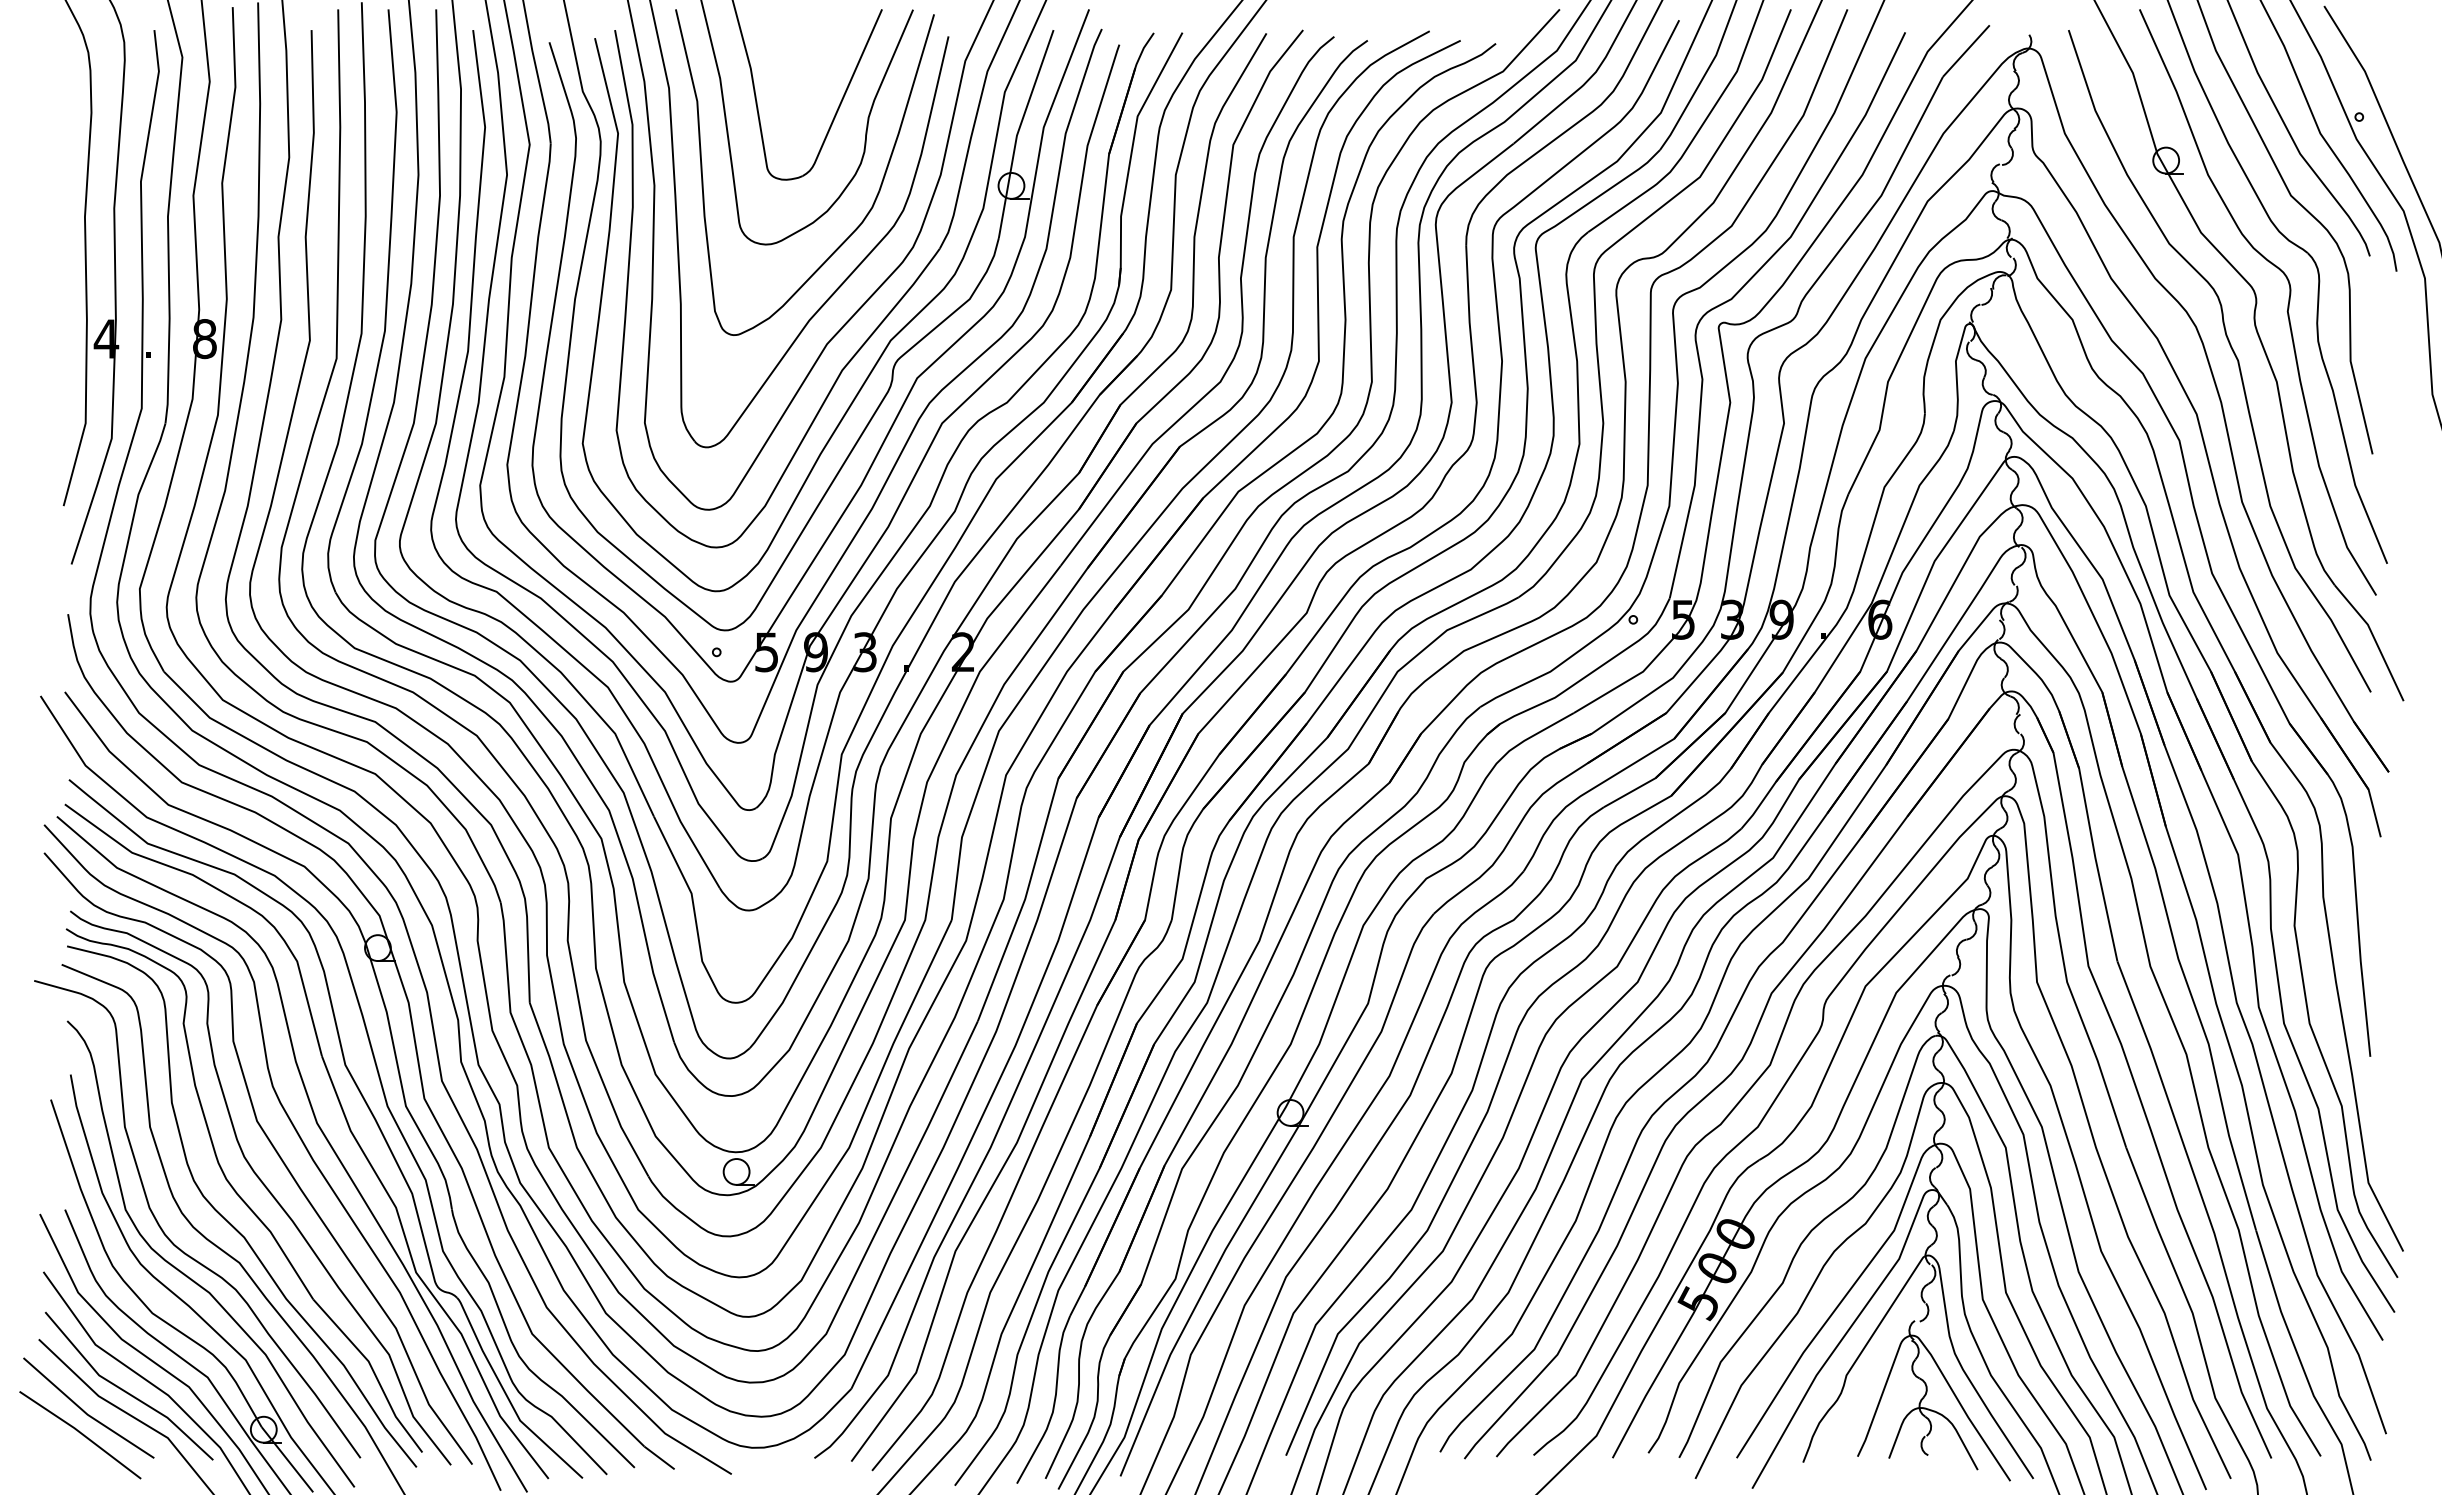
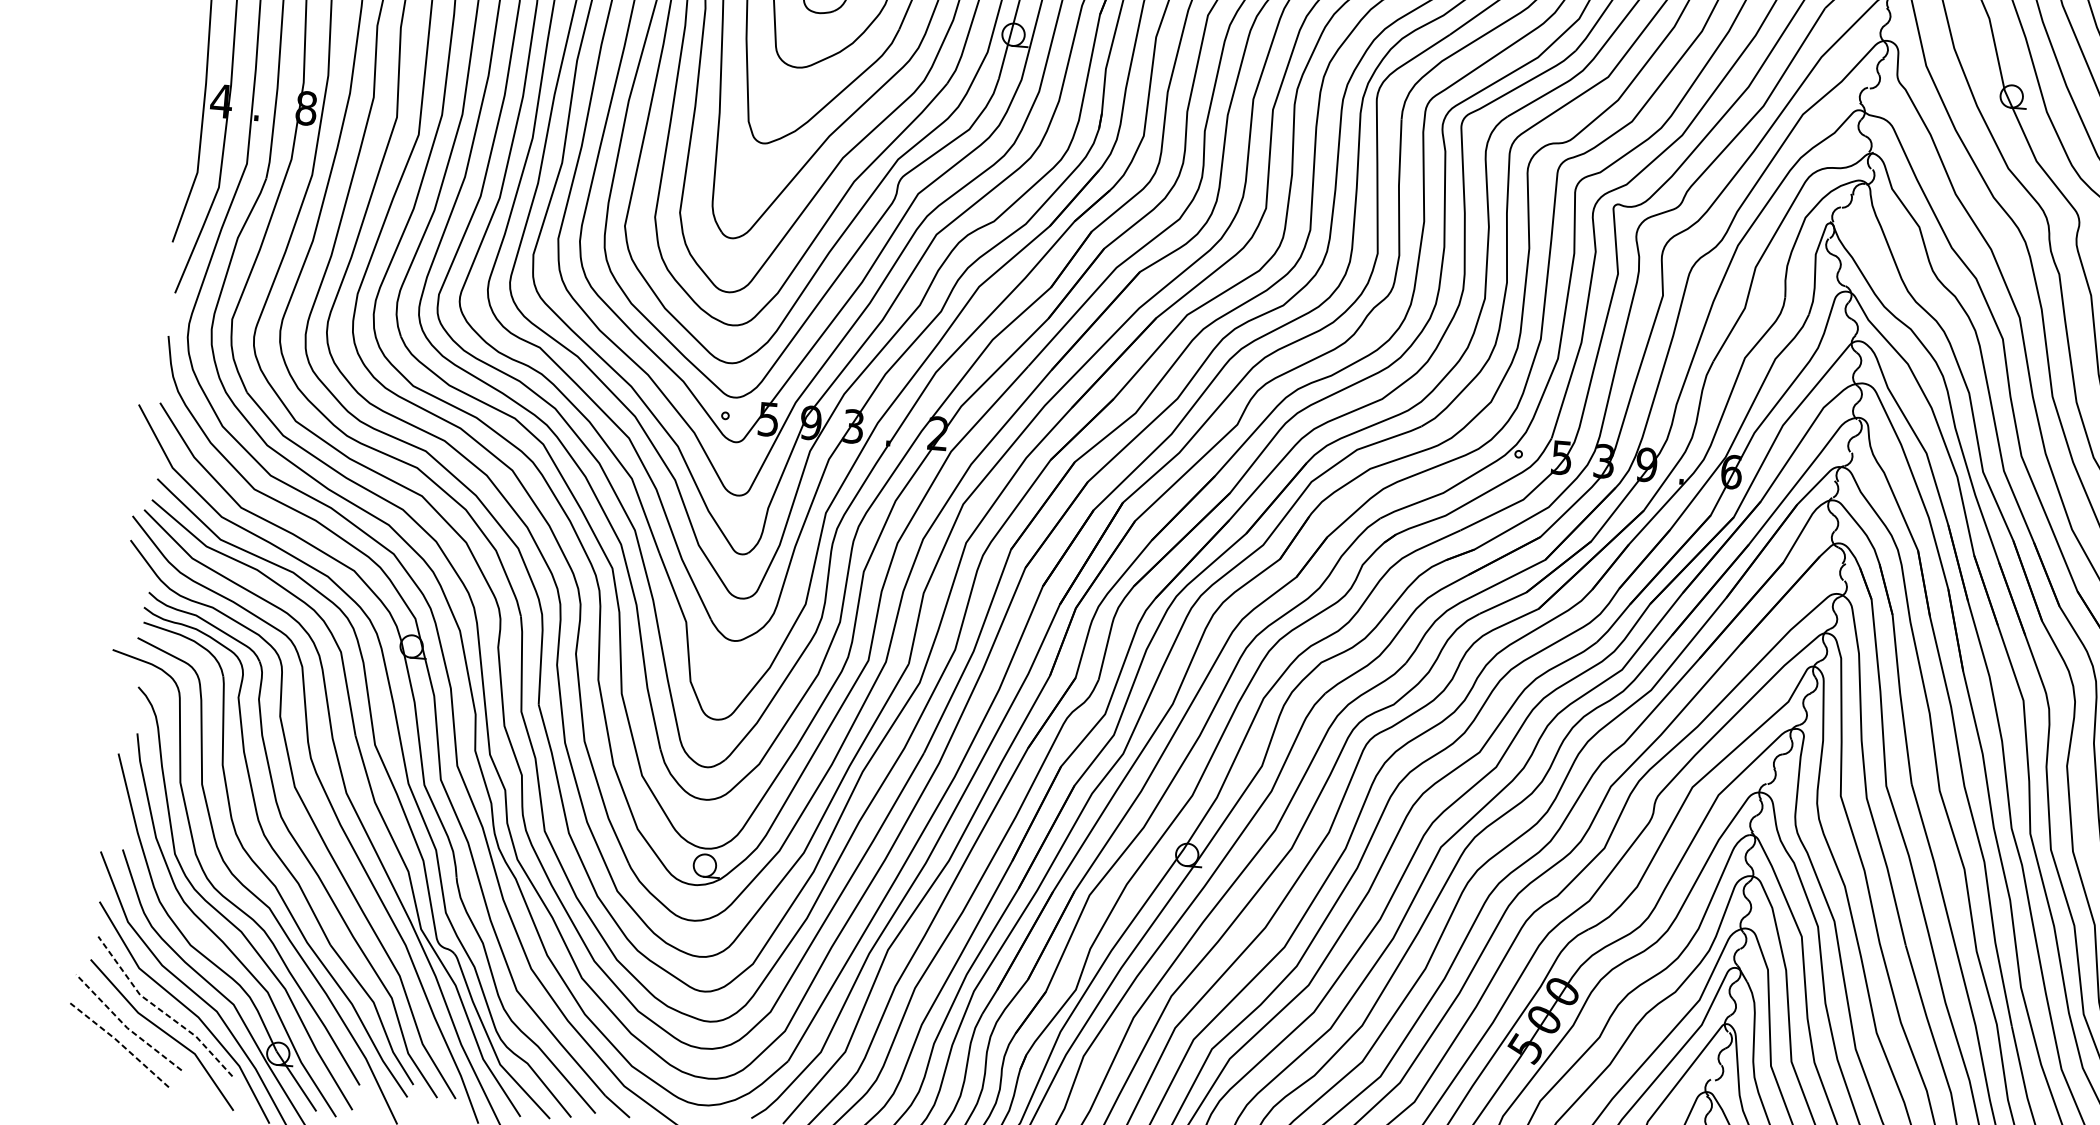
line: (124, 1391) -> (160, 1010), solid -> dashed
line: (85, 1412) -> (125, 1026), solid -> dashed
line: (80, 1432) -> (119, 1042), solid -> dashed

